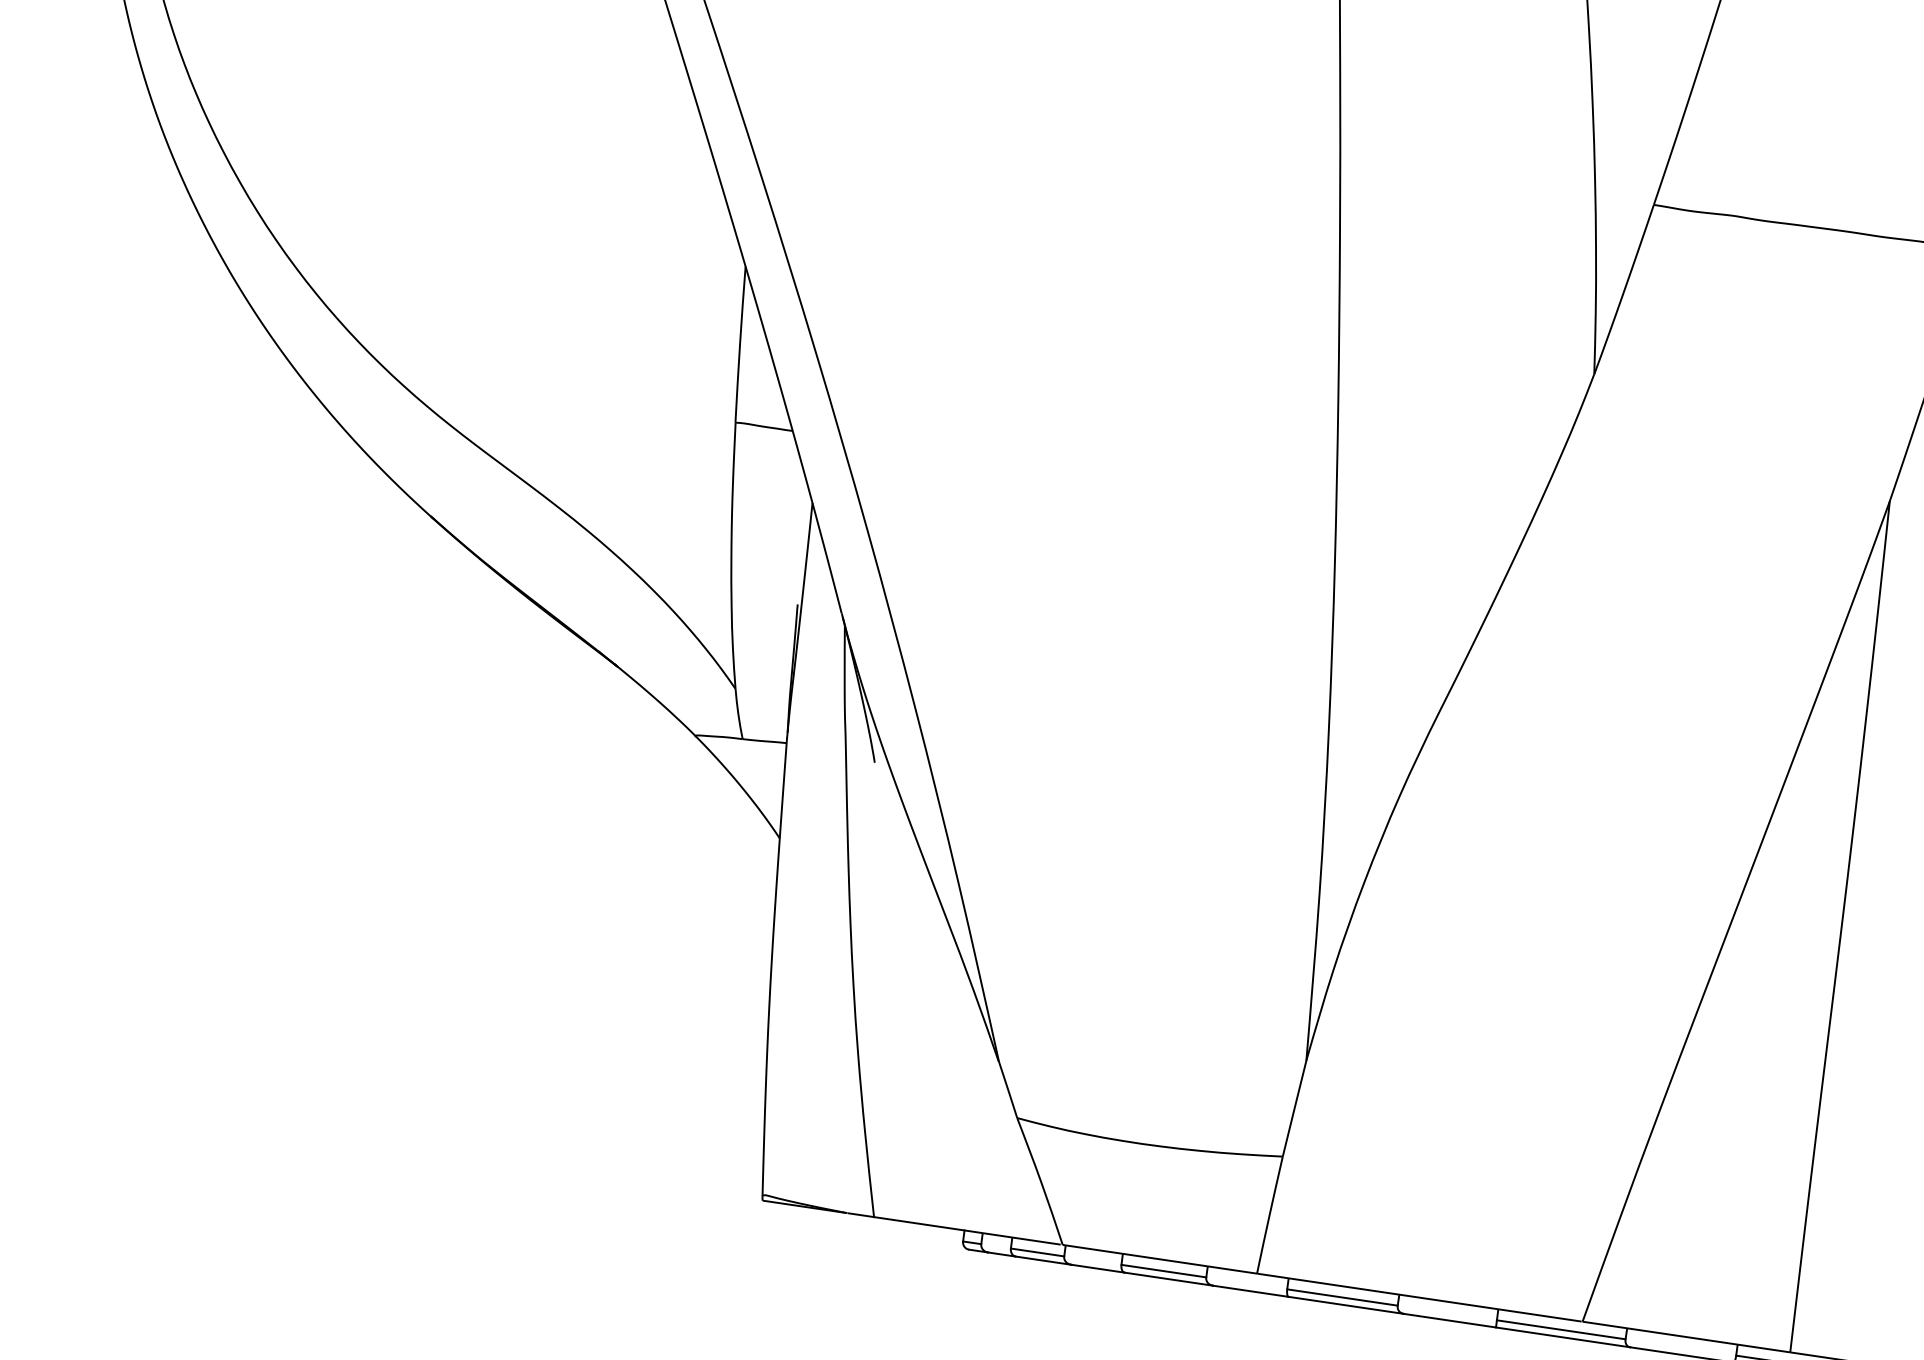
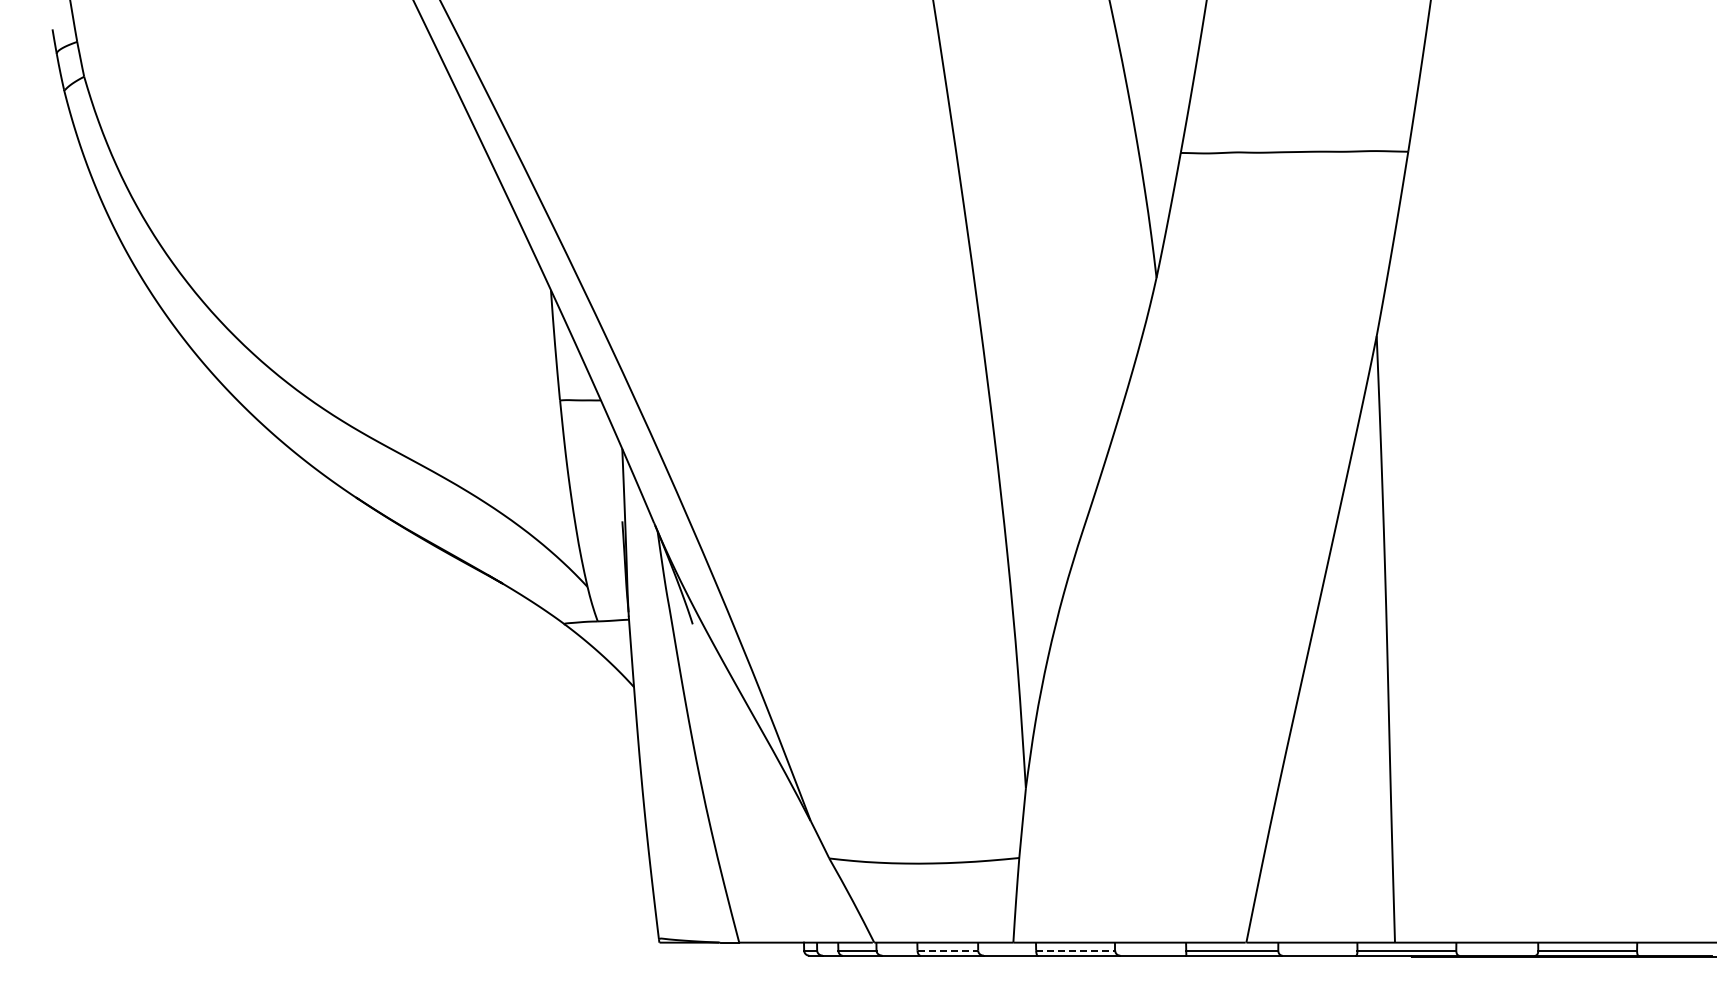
line: (1164, 1271) -> (948, 950), solid -> dashed
line: (1342, 1297) -> (1075, 950), solid -> dashed

